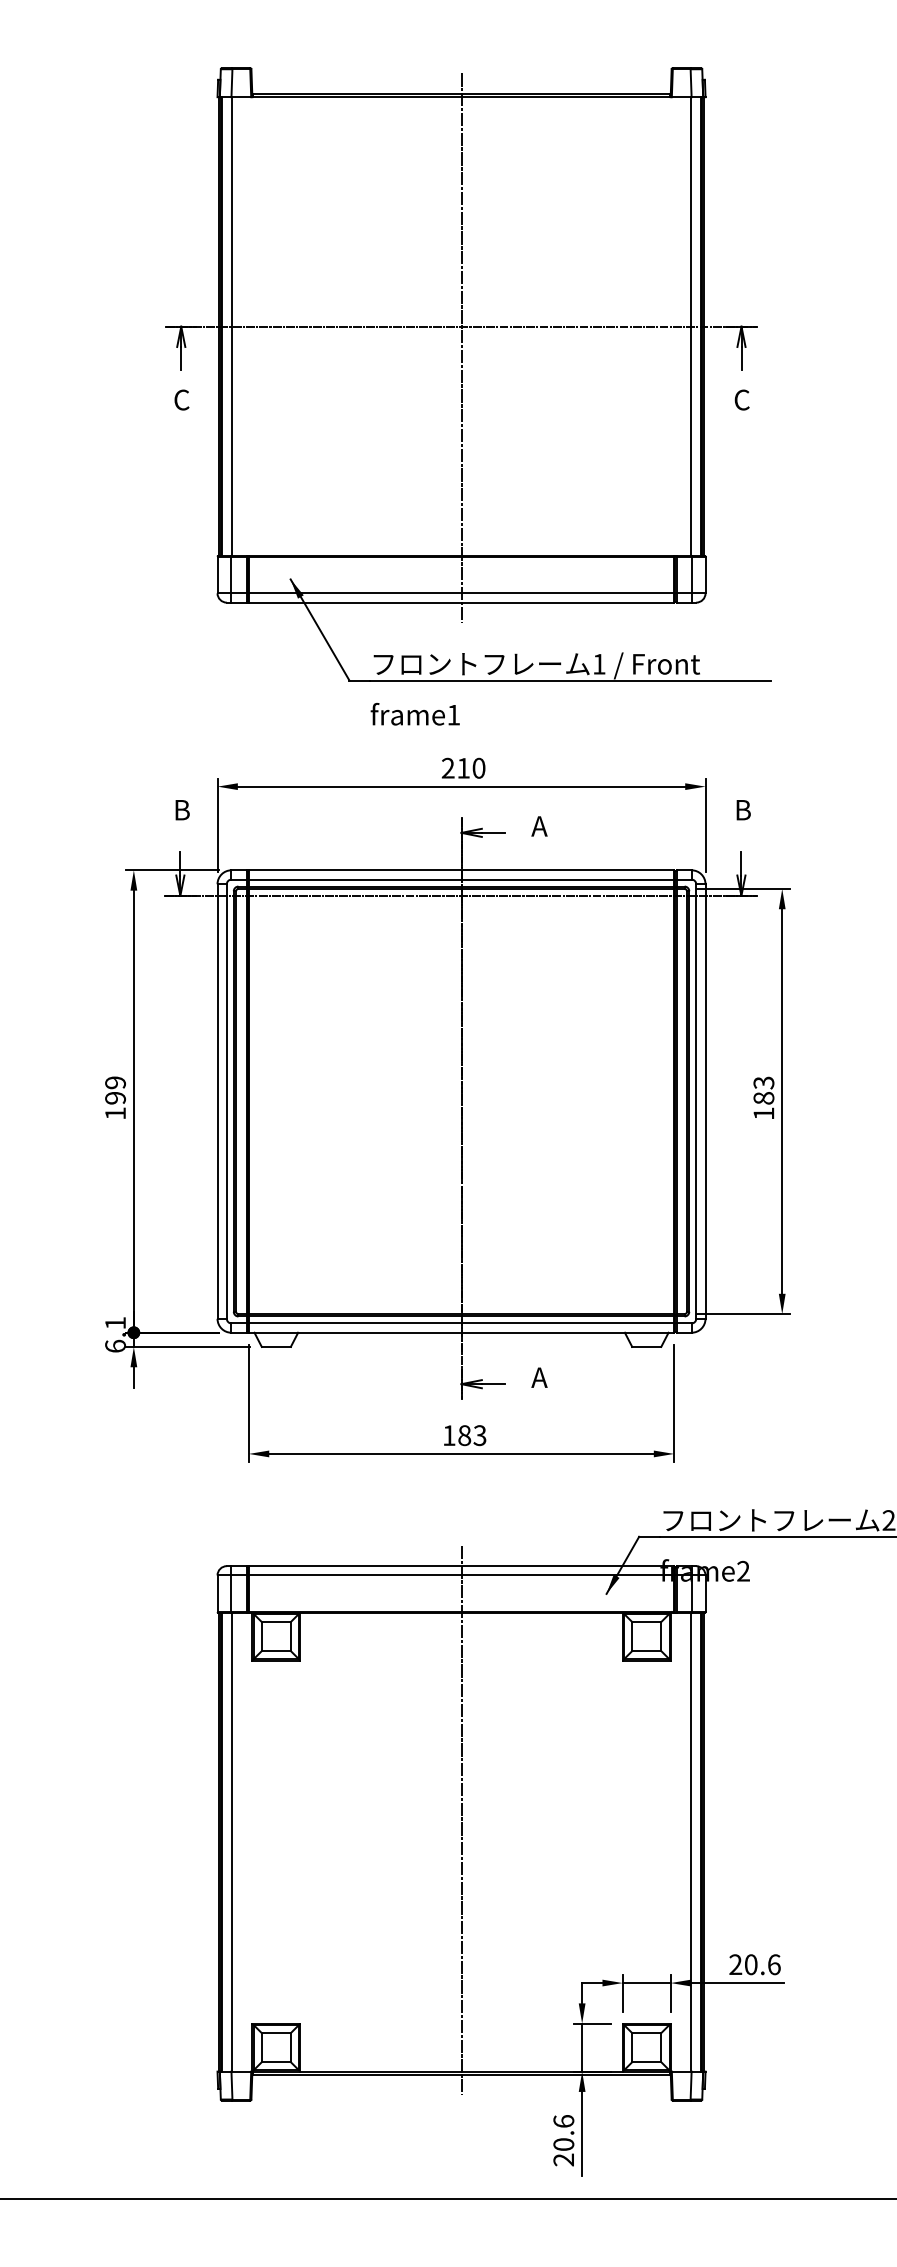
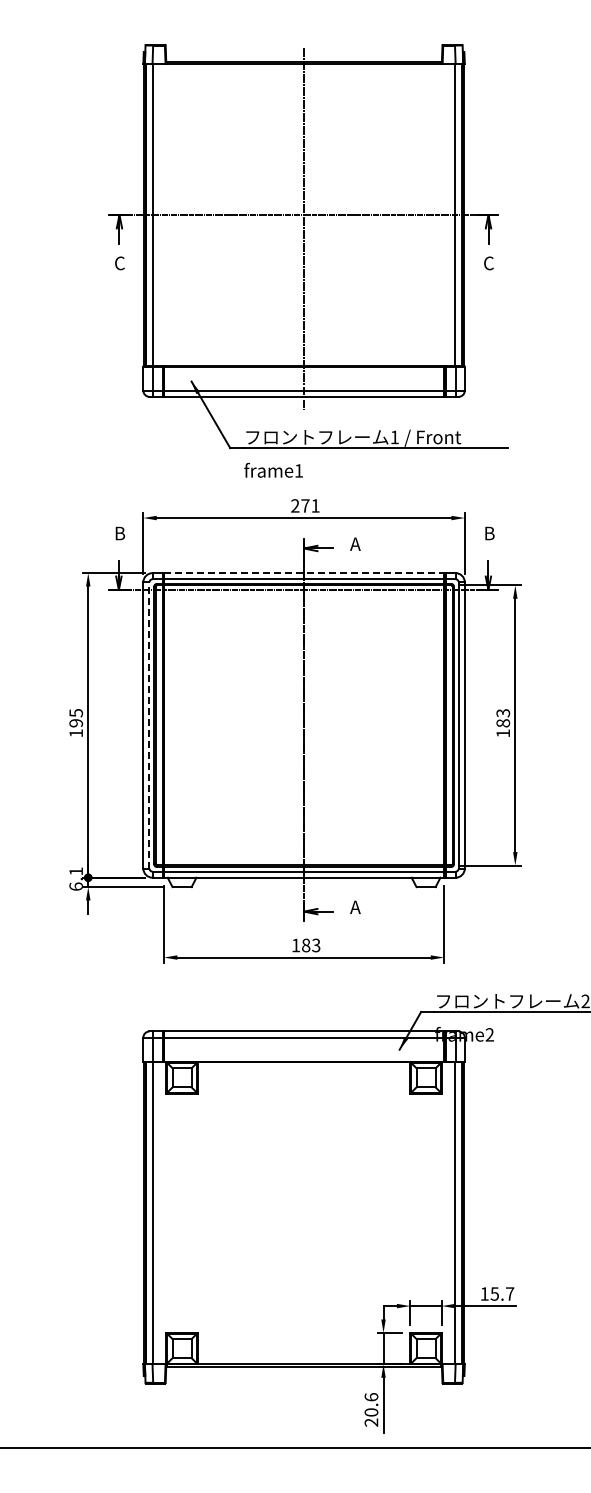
text: (471, 767) -> (310, 505), 210 -> 271
line: (462, 870) -> (304, 573), solid -> dashed
text: (114, 1083) -> (75, 713), 199 -> 195
line: (226, 1100) -> (149, 724), solid -> dashed
line: (462, 1821) -> (304, 1199), removed
text: (755, 1963) -> (497, 1293), 20.6 -> 15.7

